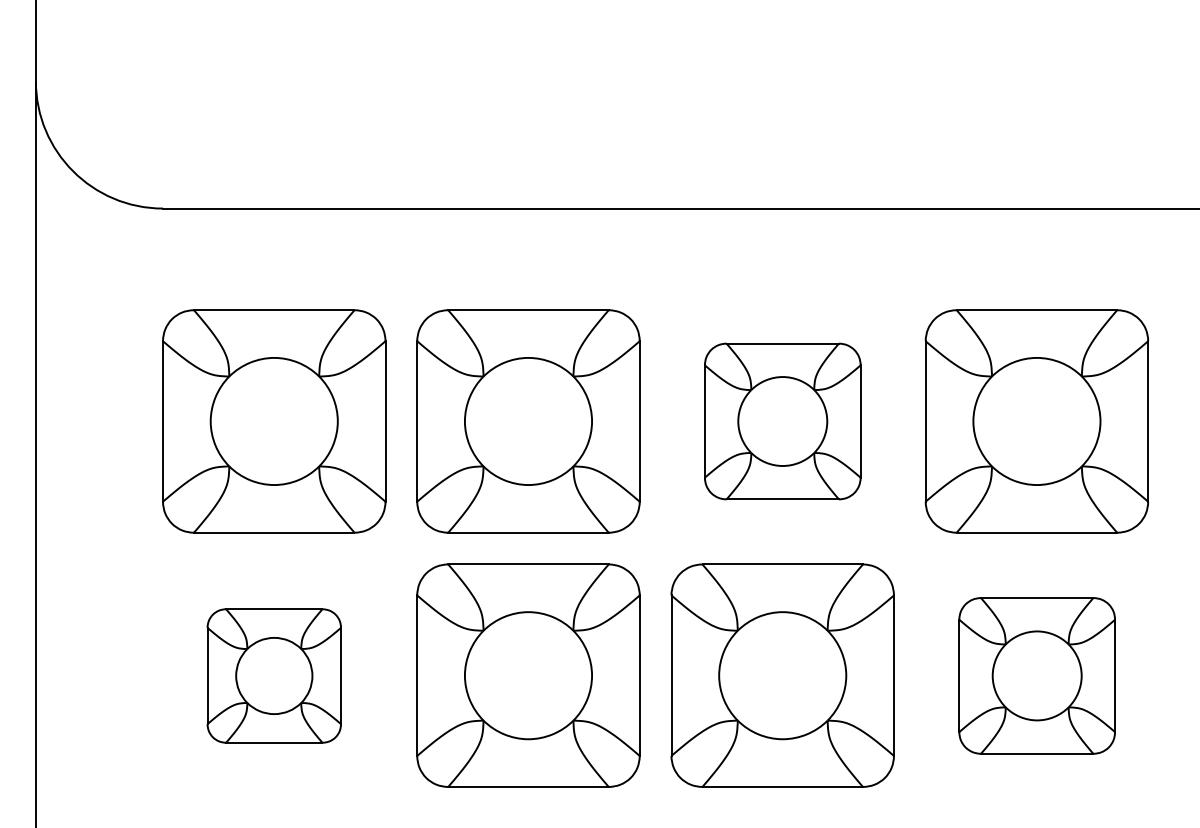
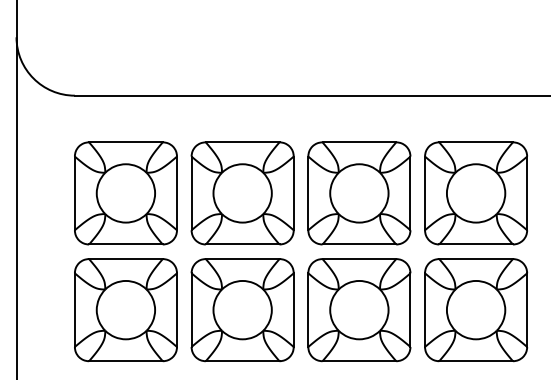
part: (782, 421) -> (359, 193), size x1.43
part: (273, 676) -> (125, 310), size x1.67
part: (1037, 676) -> (476, 310), size x1.43

